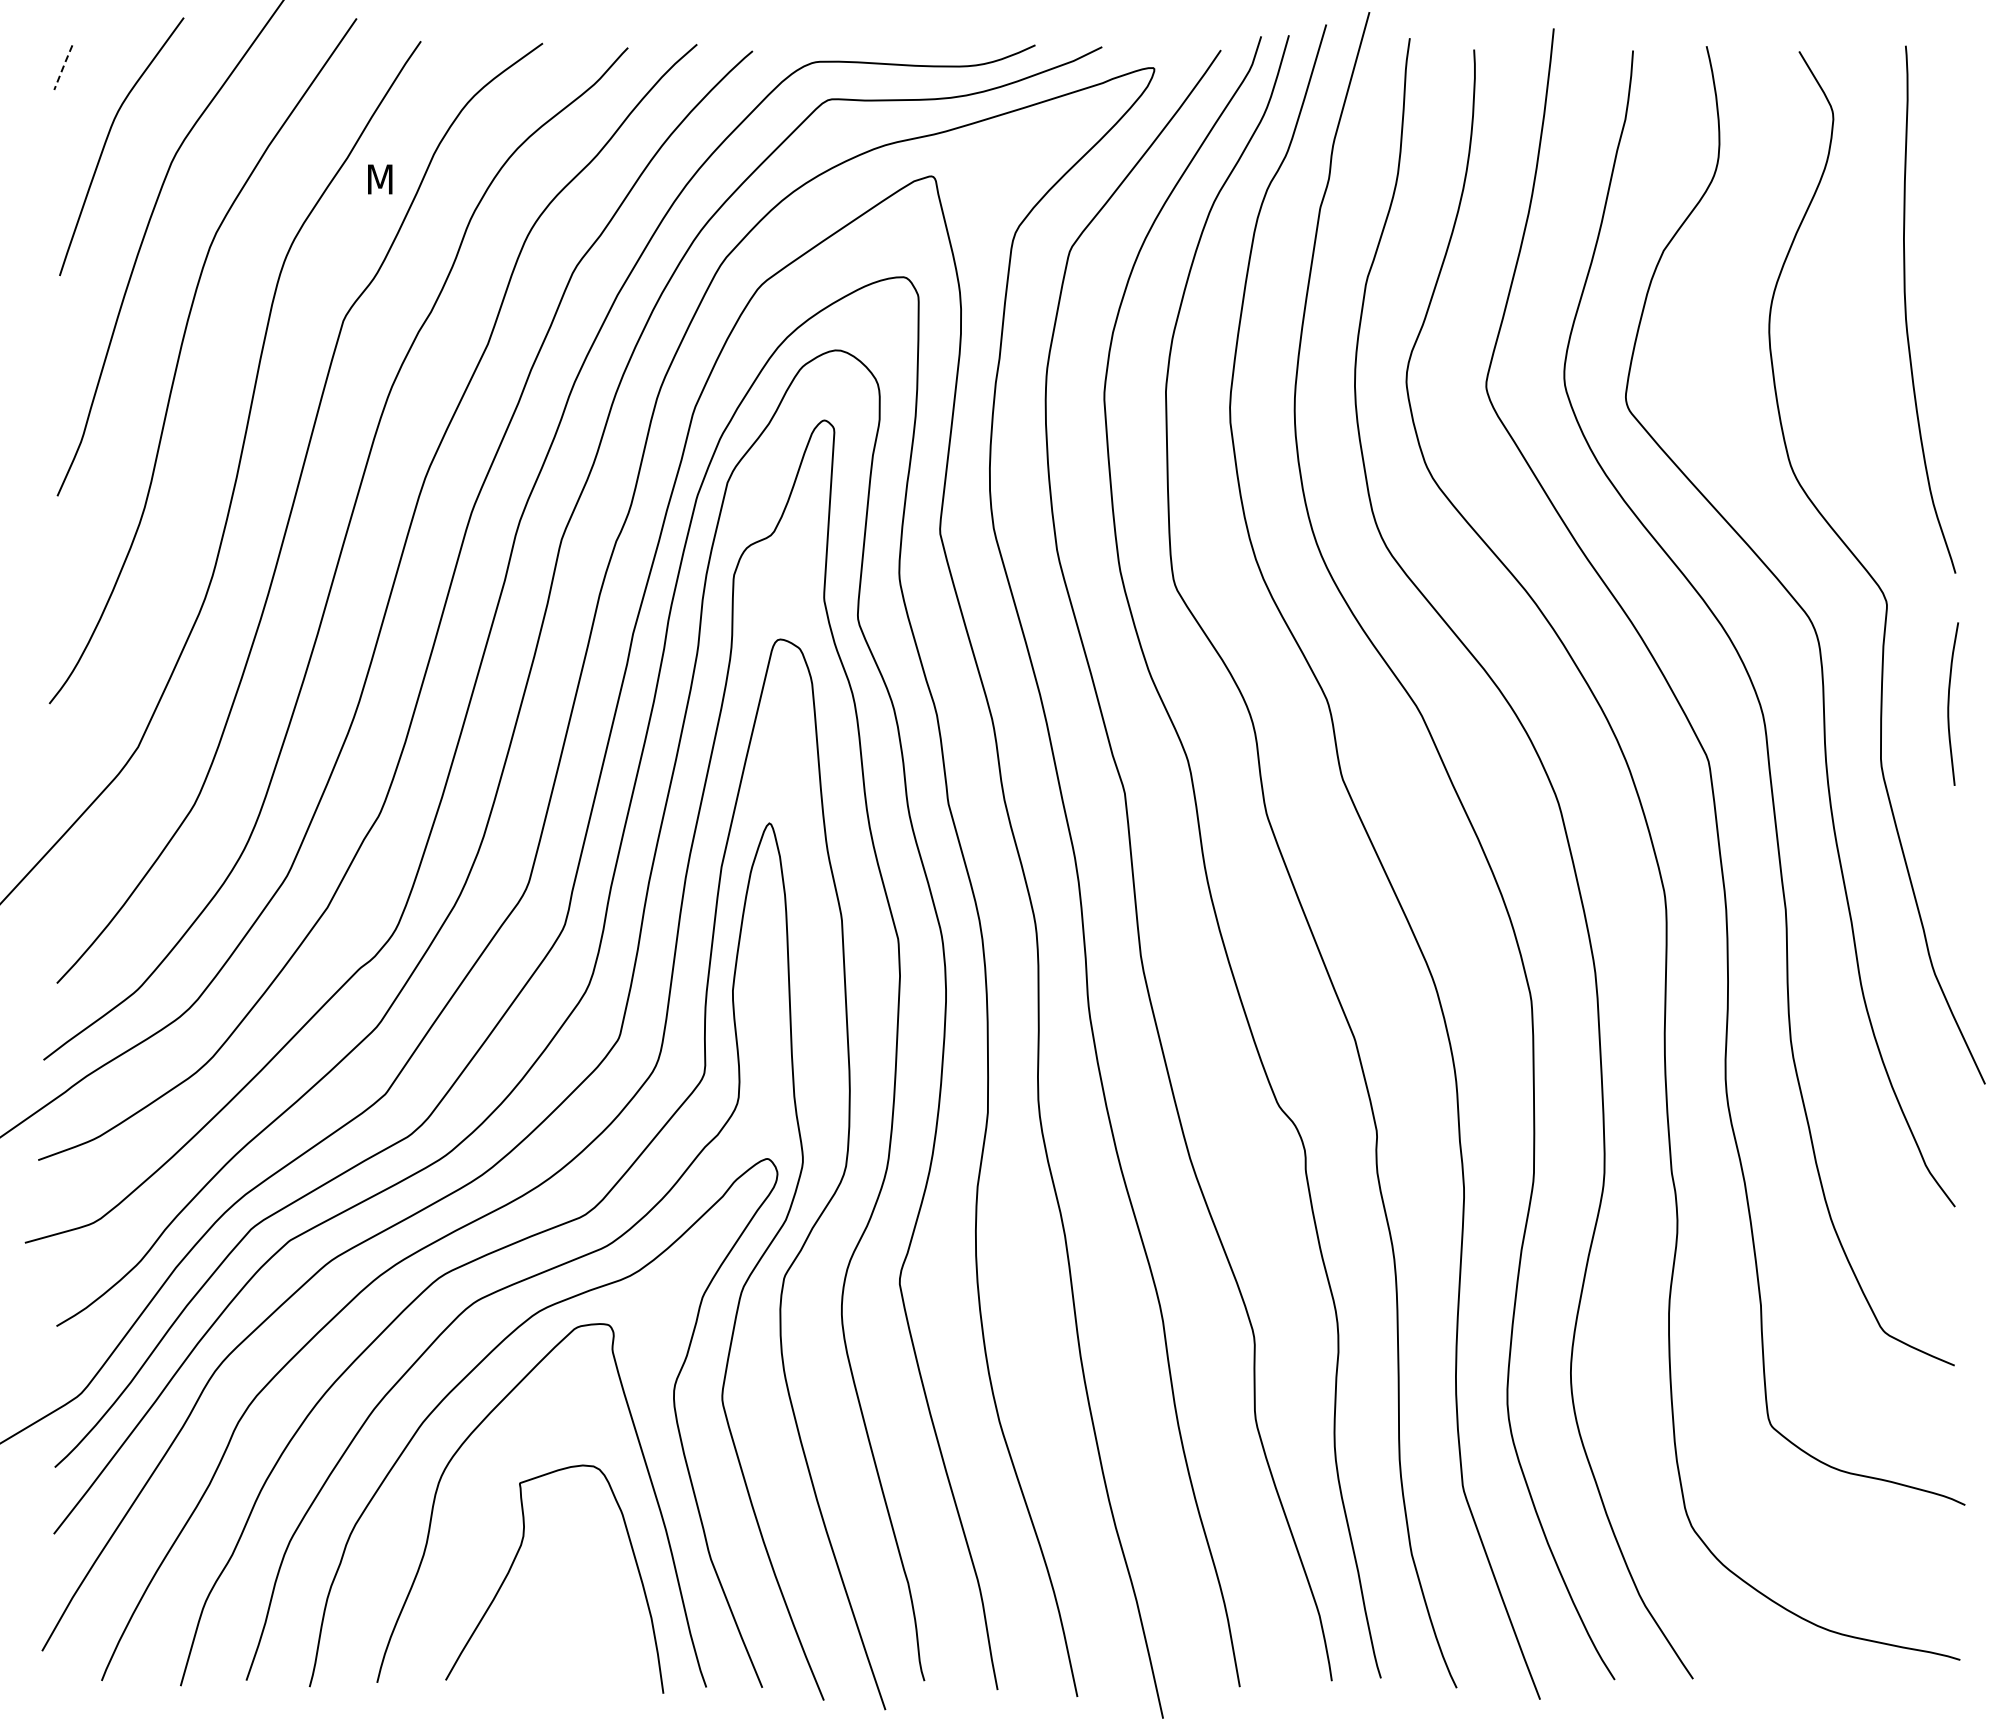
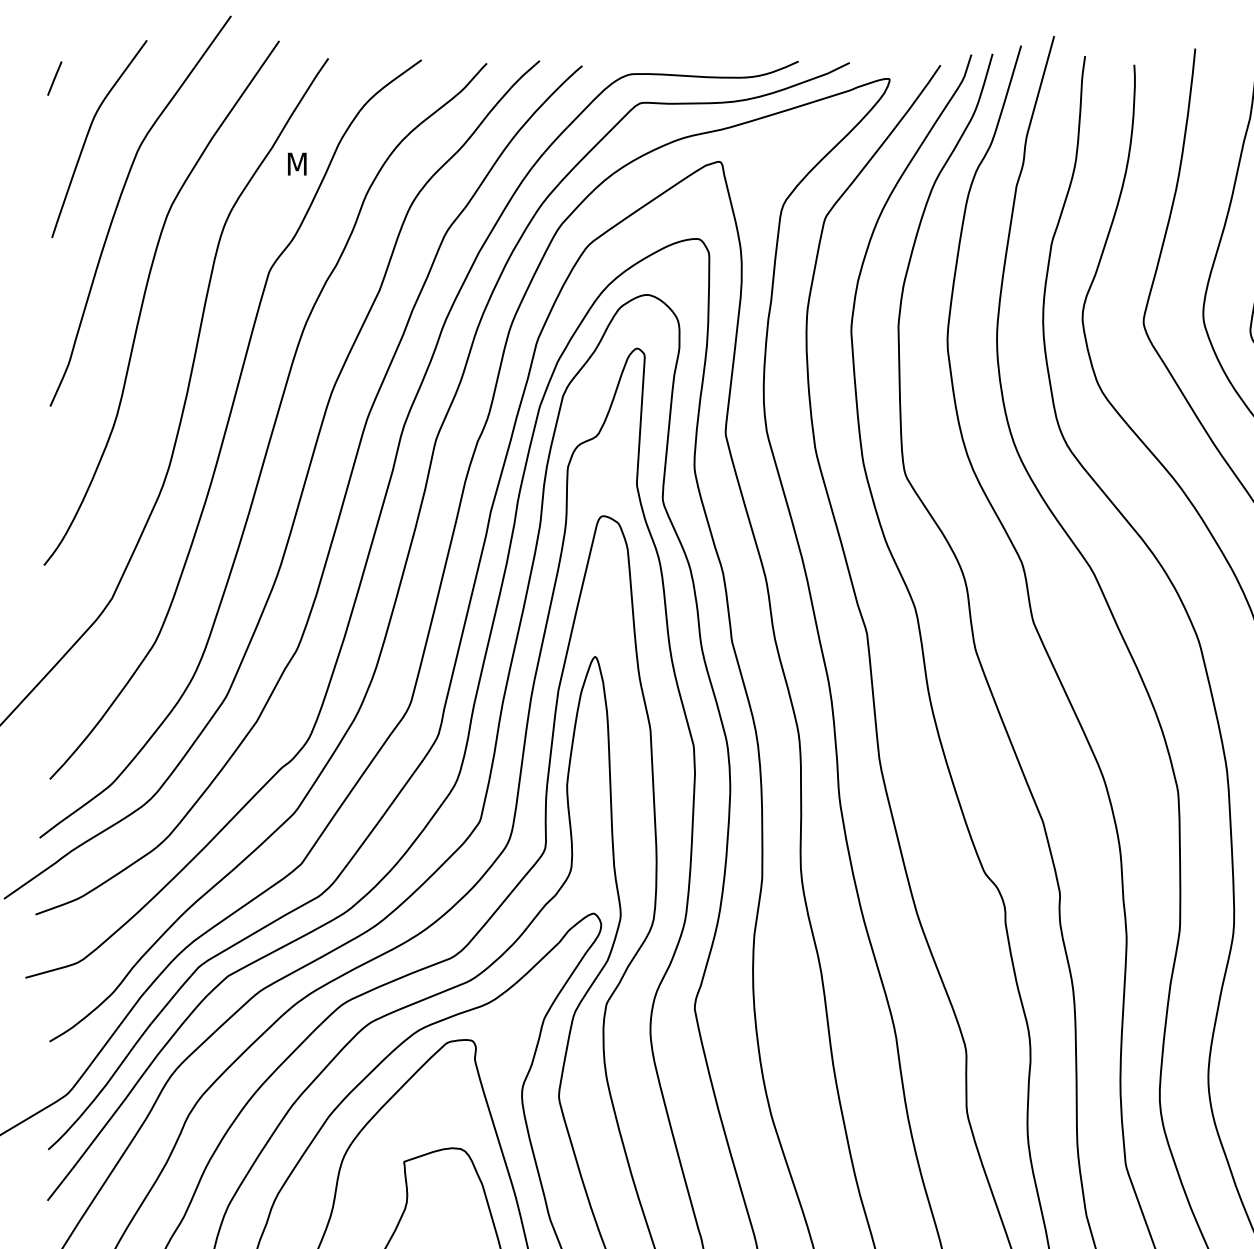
line: (63, 66) -> (54, 77), dashed -> solid

